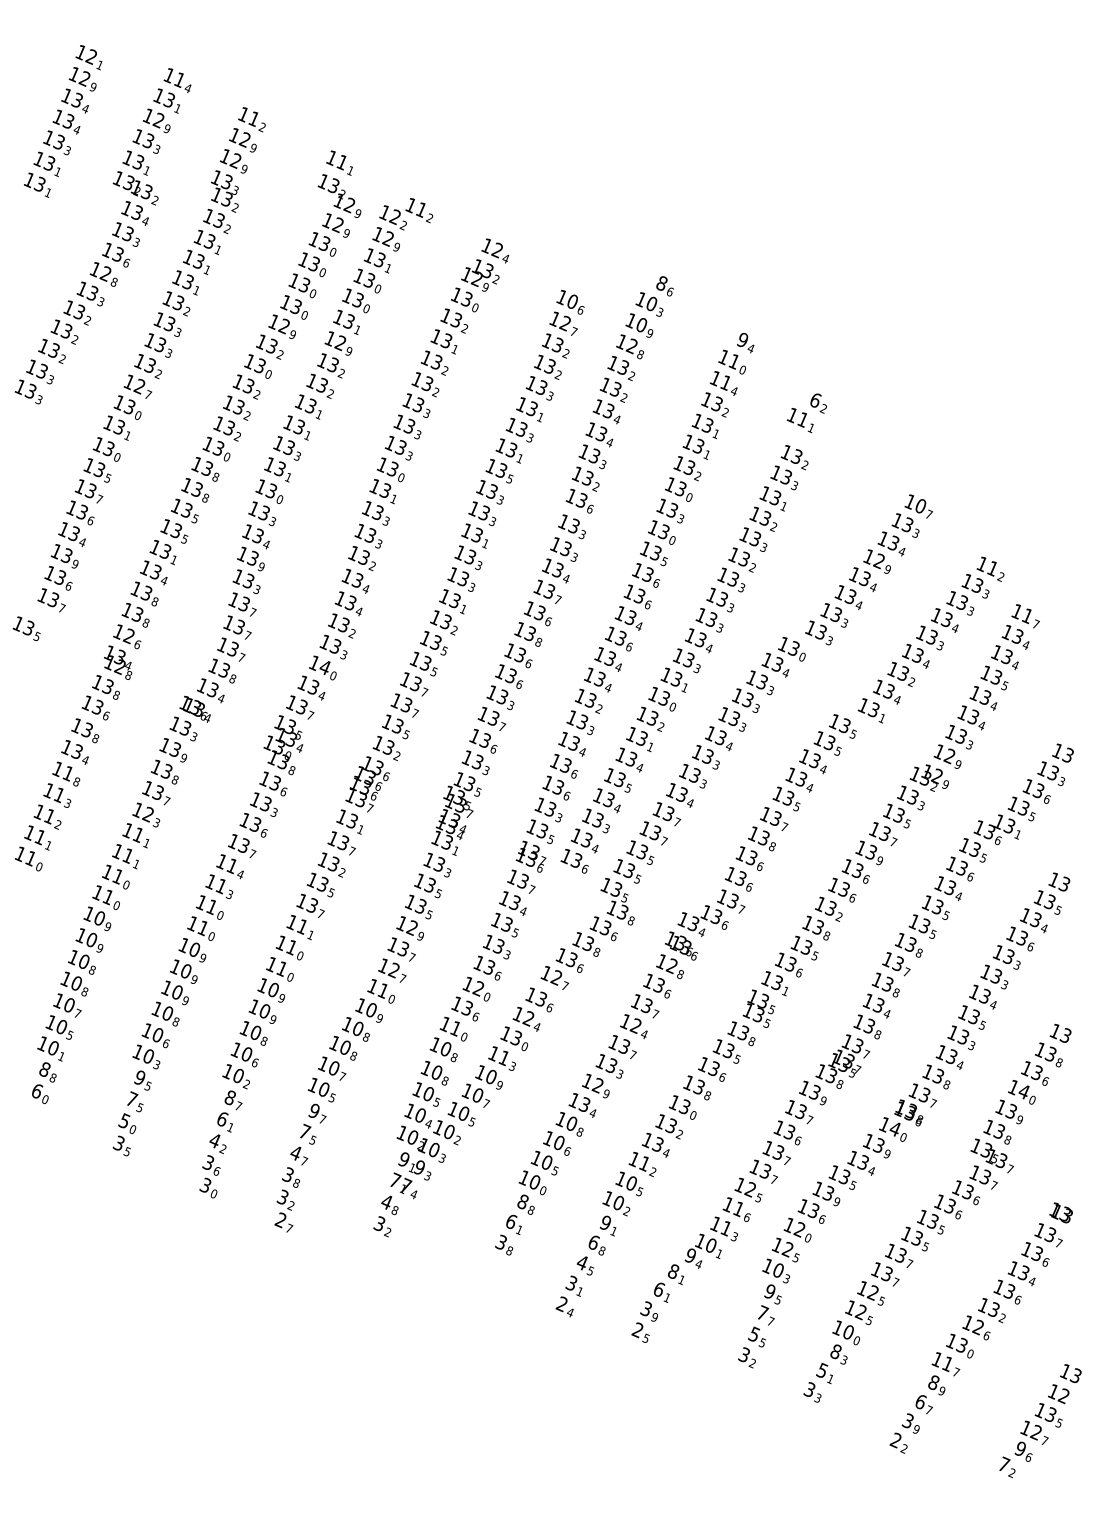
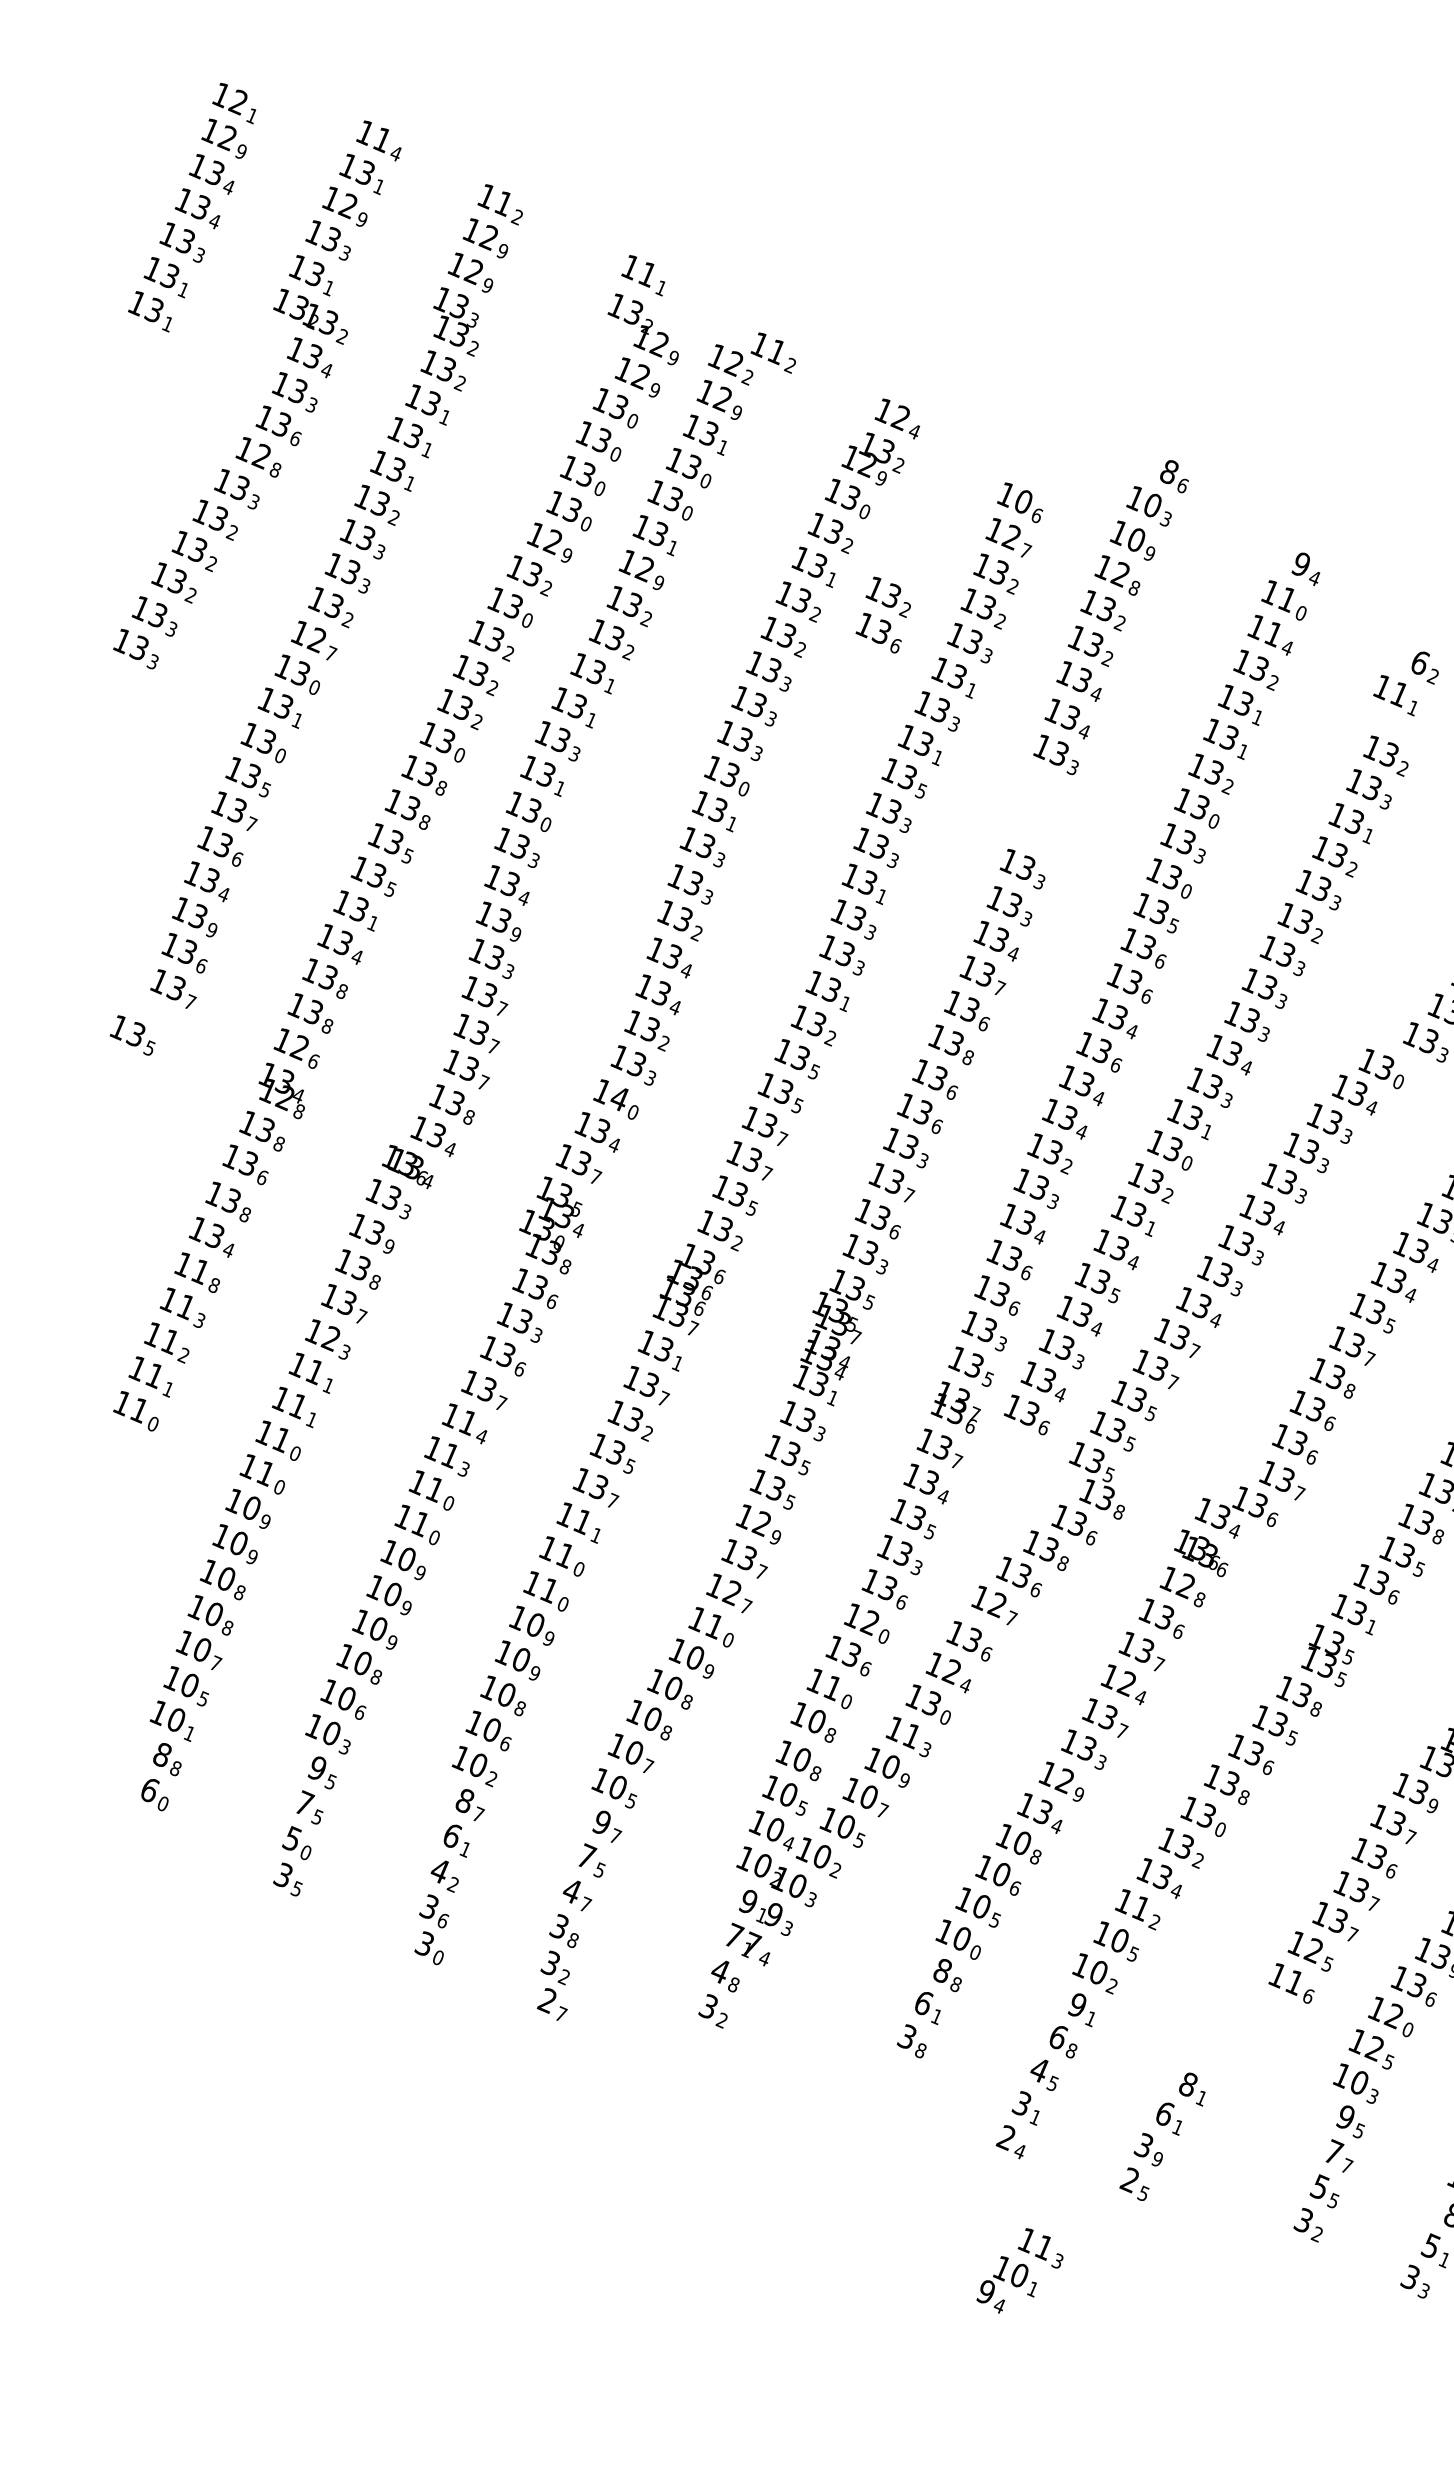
text: (582, 489) -> (883, 614), moved
text: (710, 1242) -> (1018, 2270), moved

